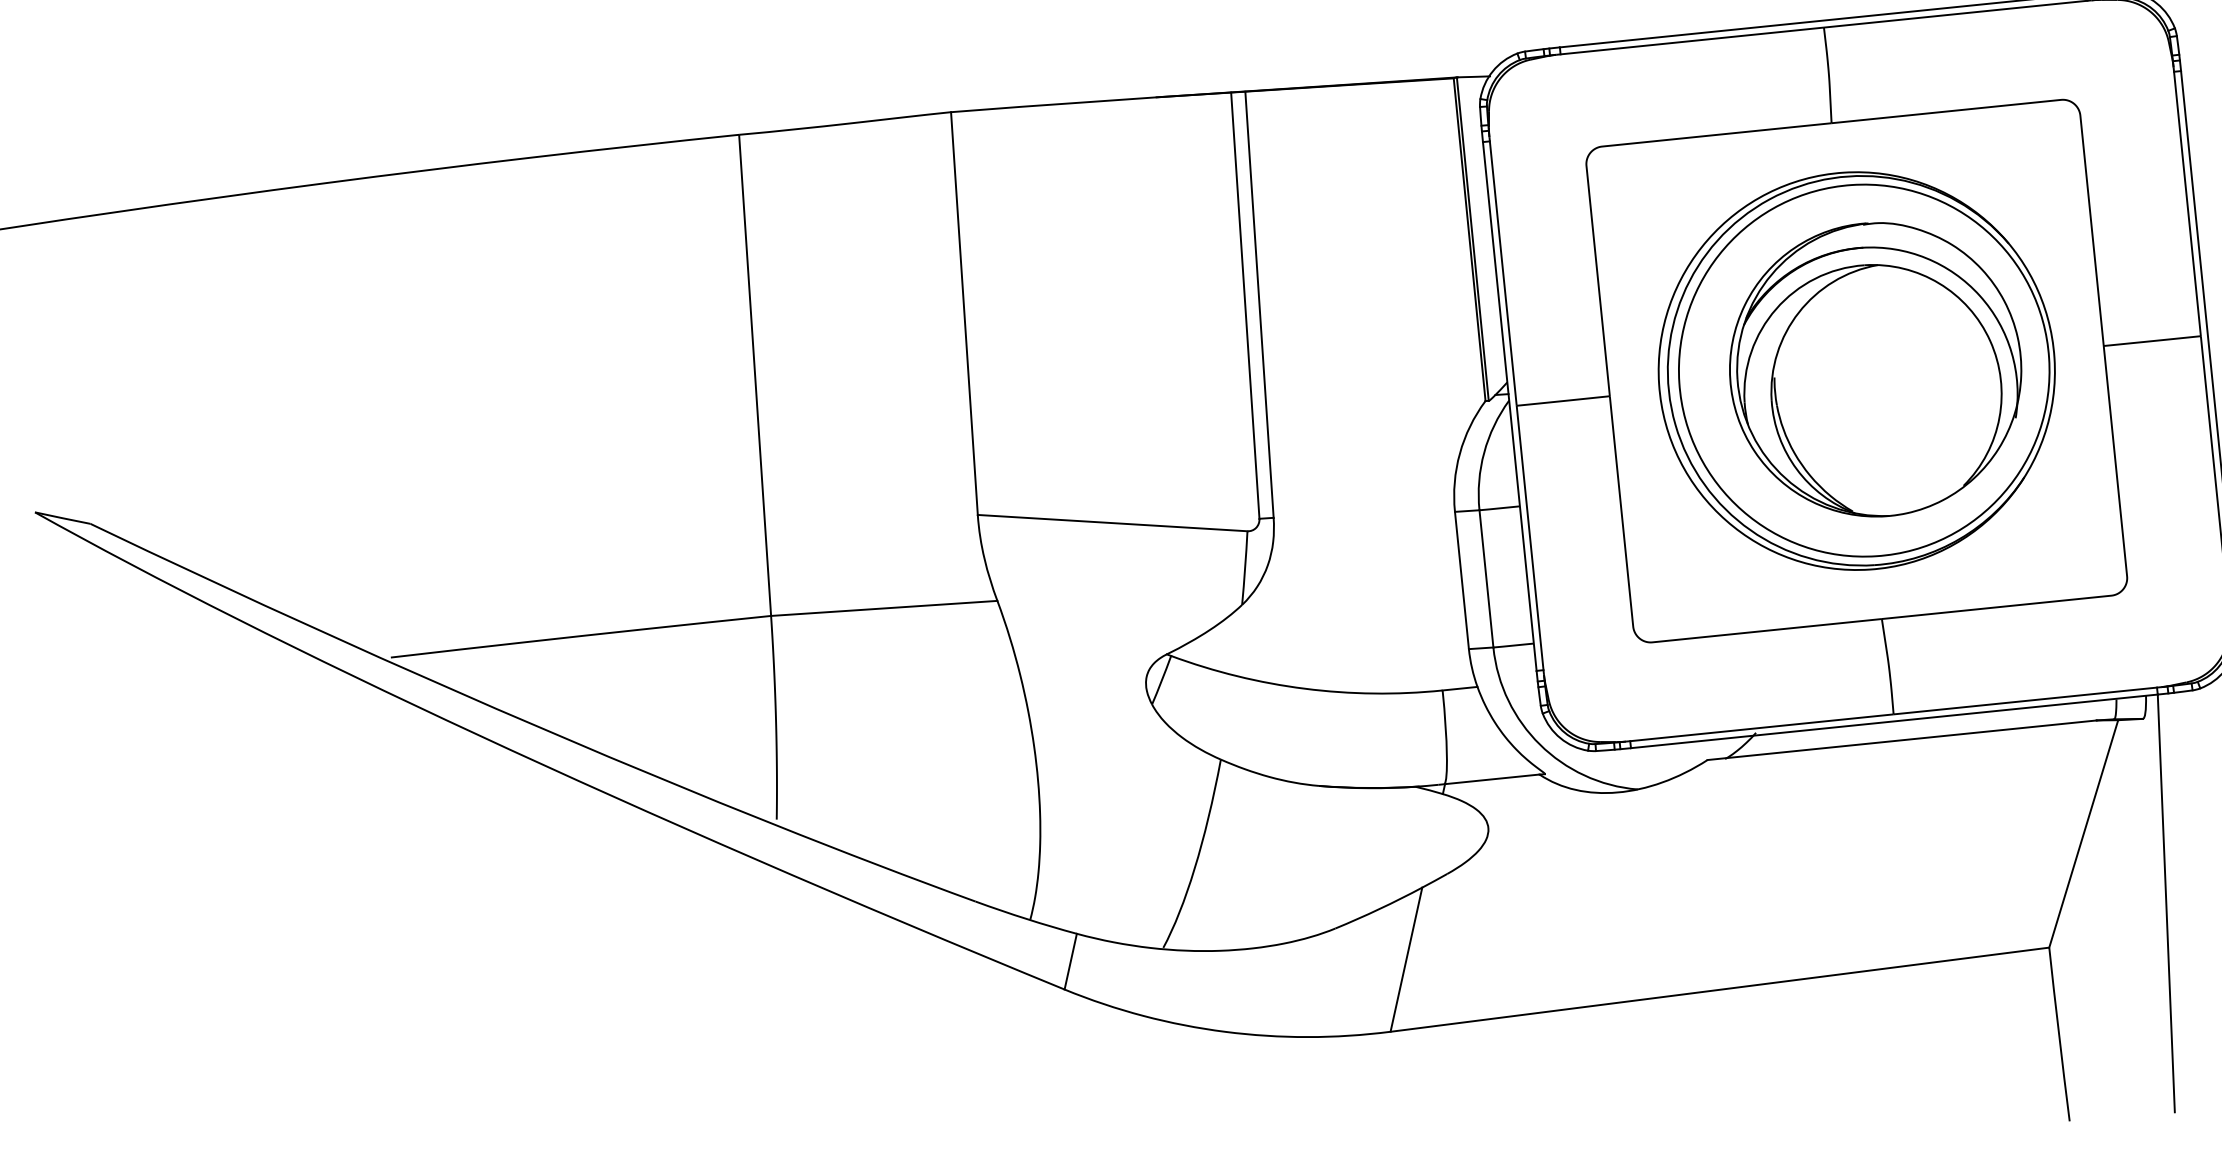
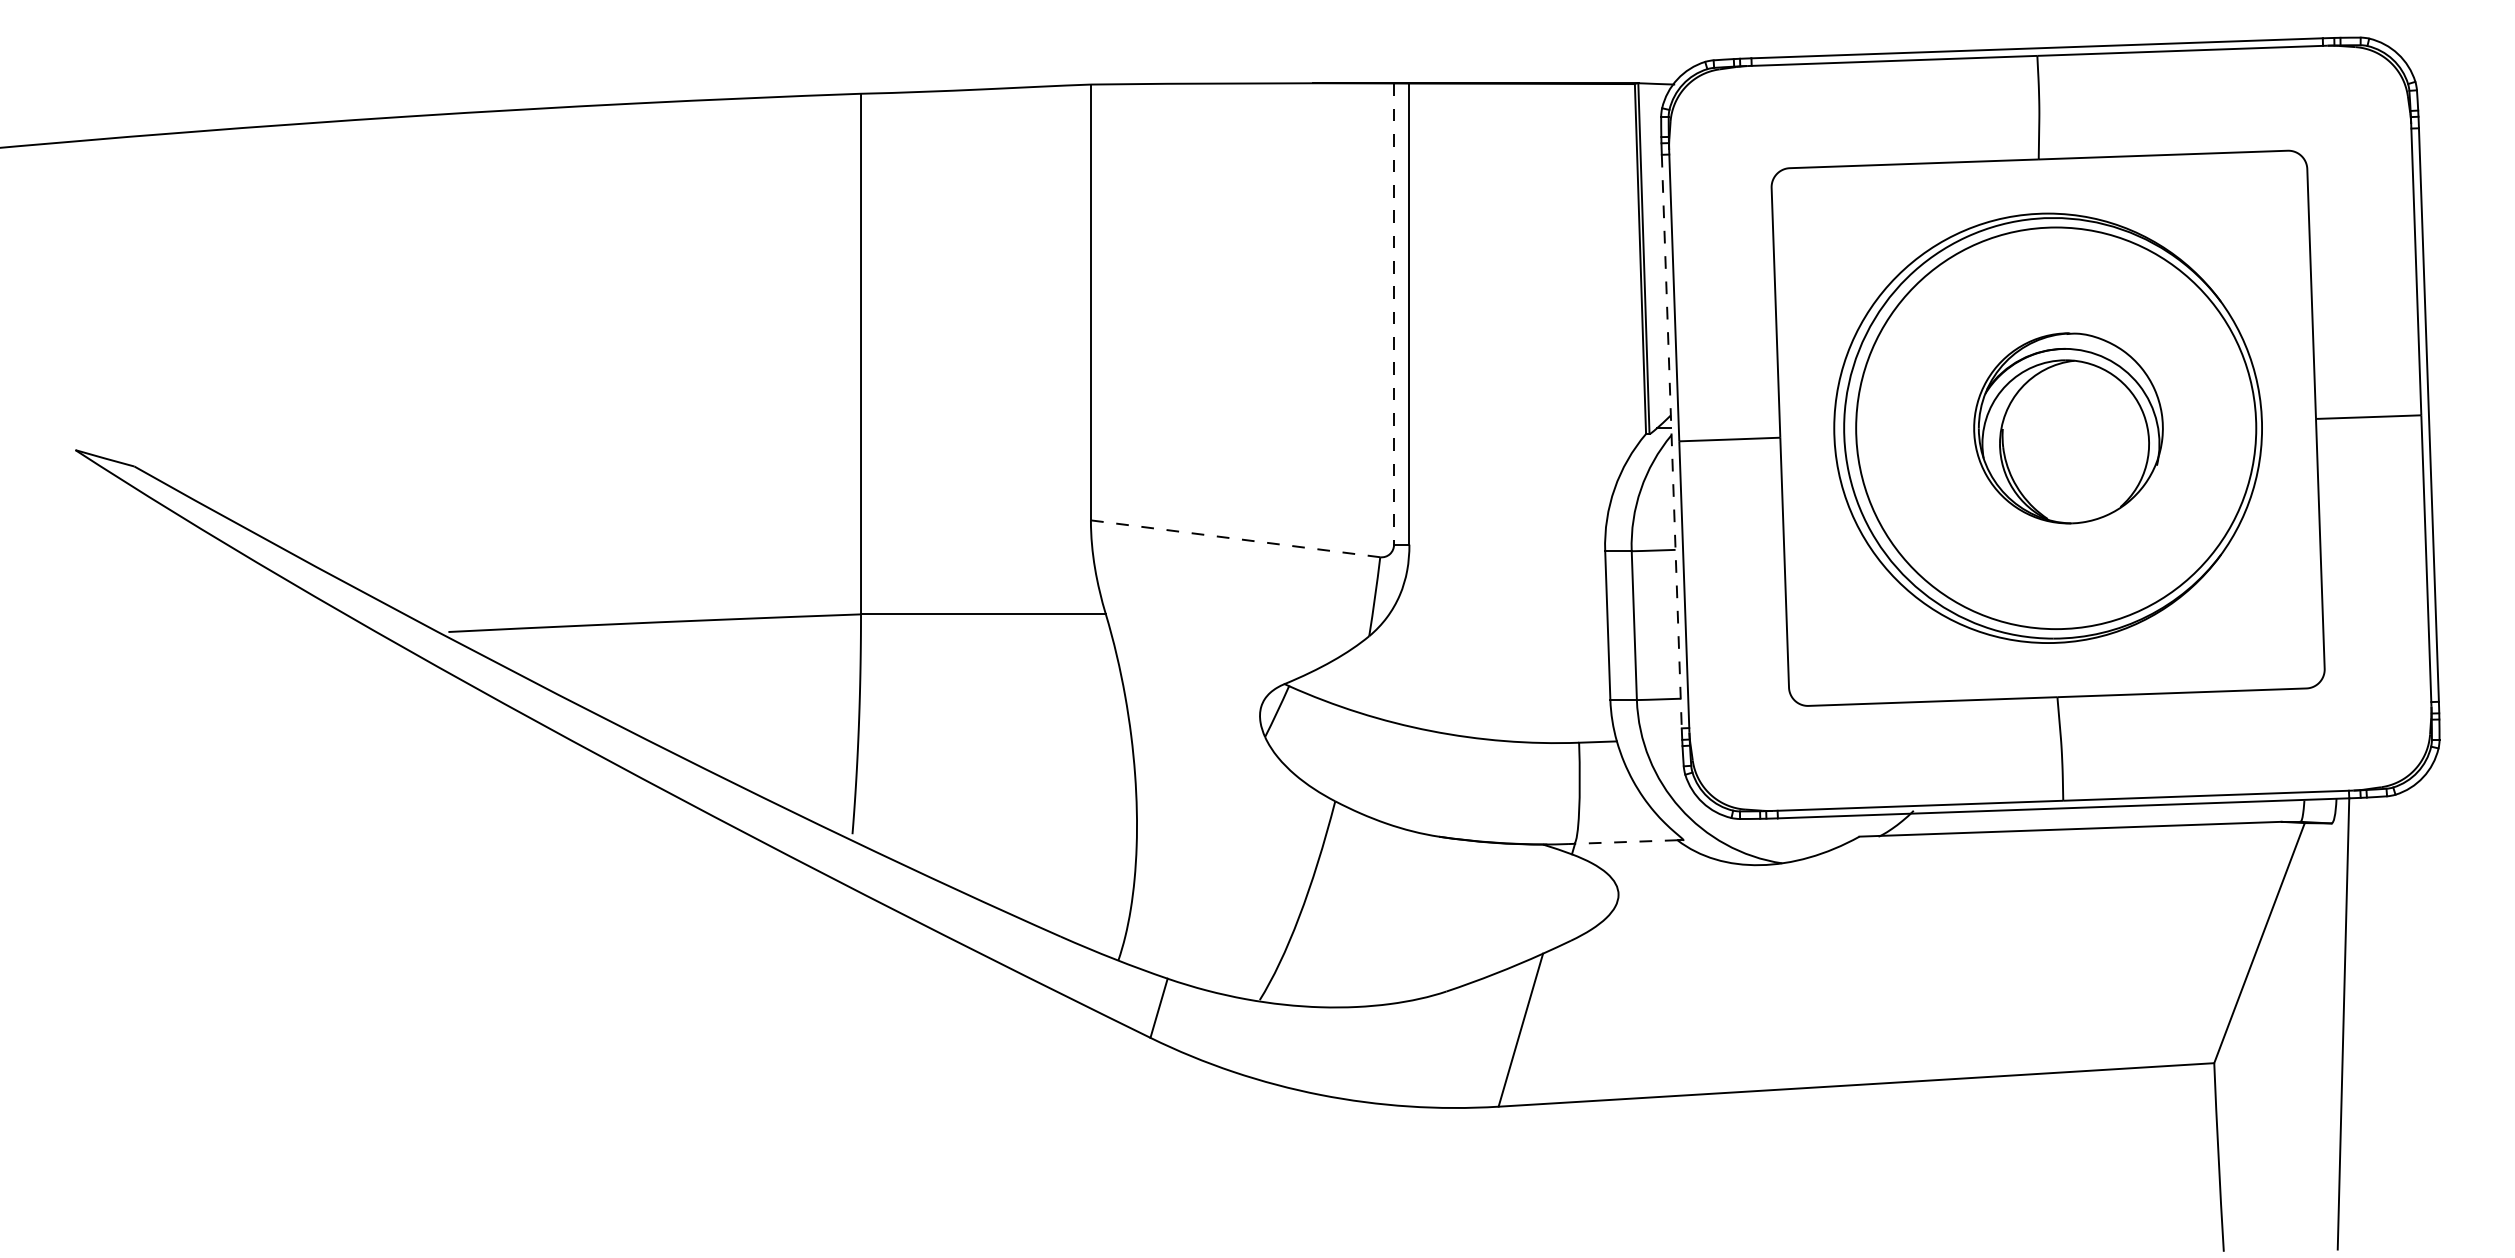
line: (1245, 306) -> (1394, 314), solid -> dashed
part: (1875, 370) -> (2068, 428), size x0.6
line: (1509, 406) -> (1671, 441), solid -> dashed
line: (1112, 522) -> (1235, 538), solid -> dashed
line: (1491, 779) -> (1625, 842), solid -> dashed

